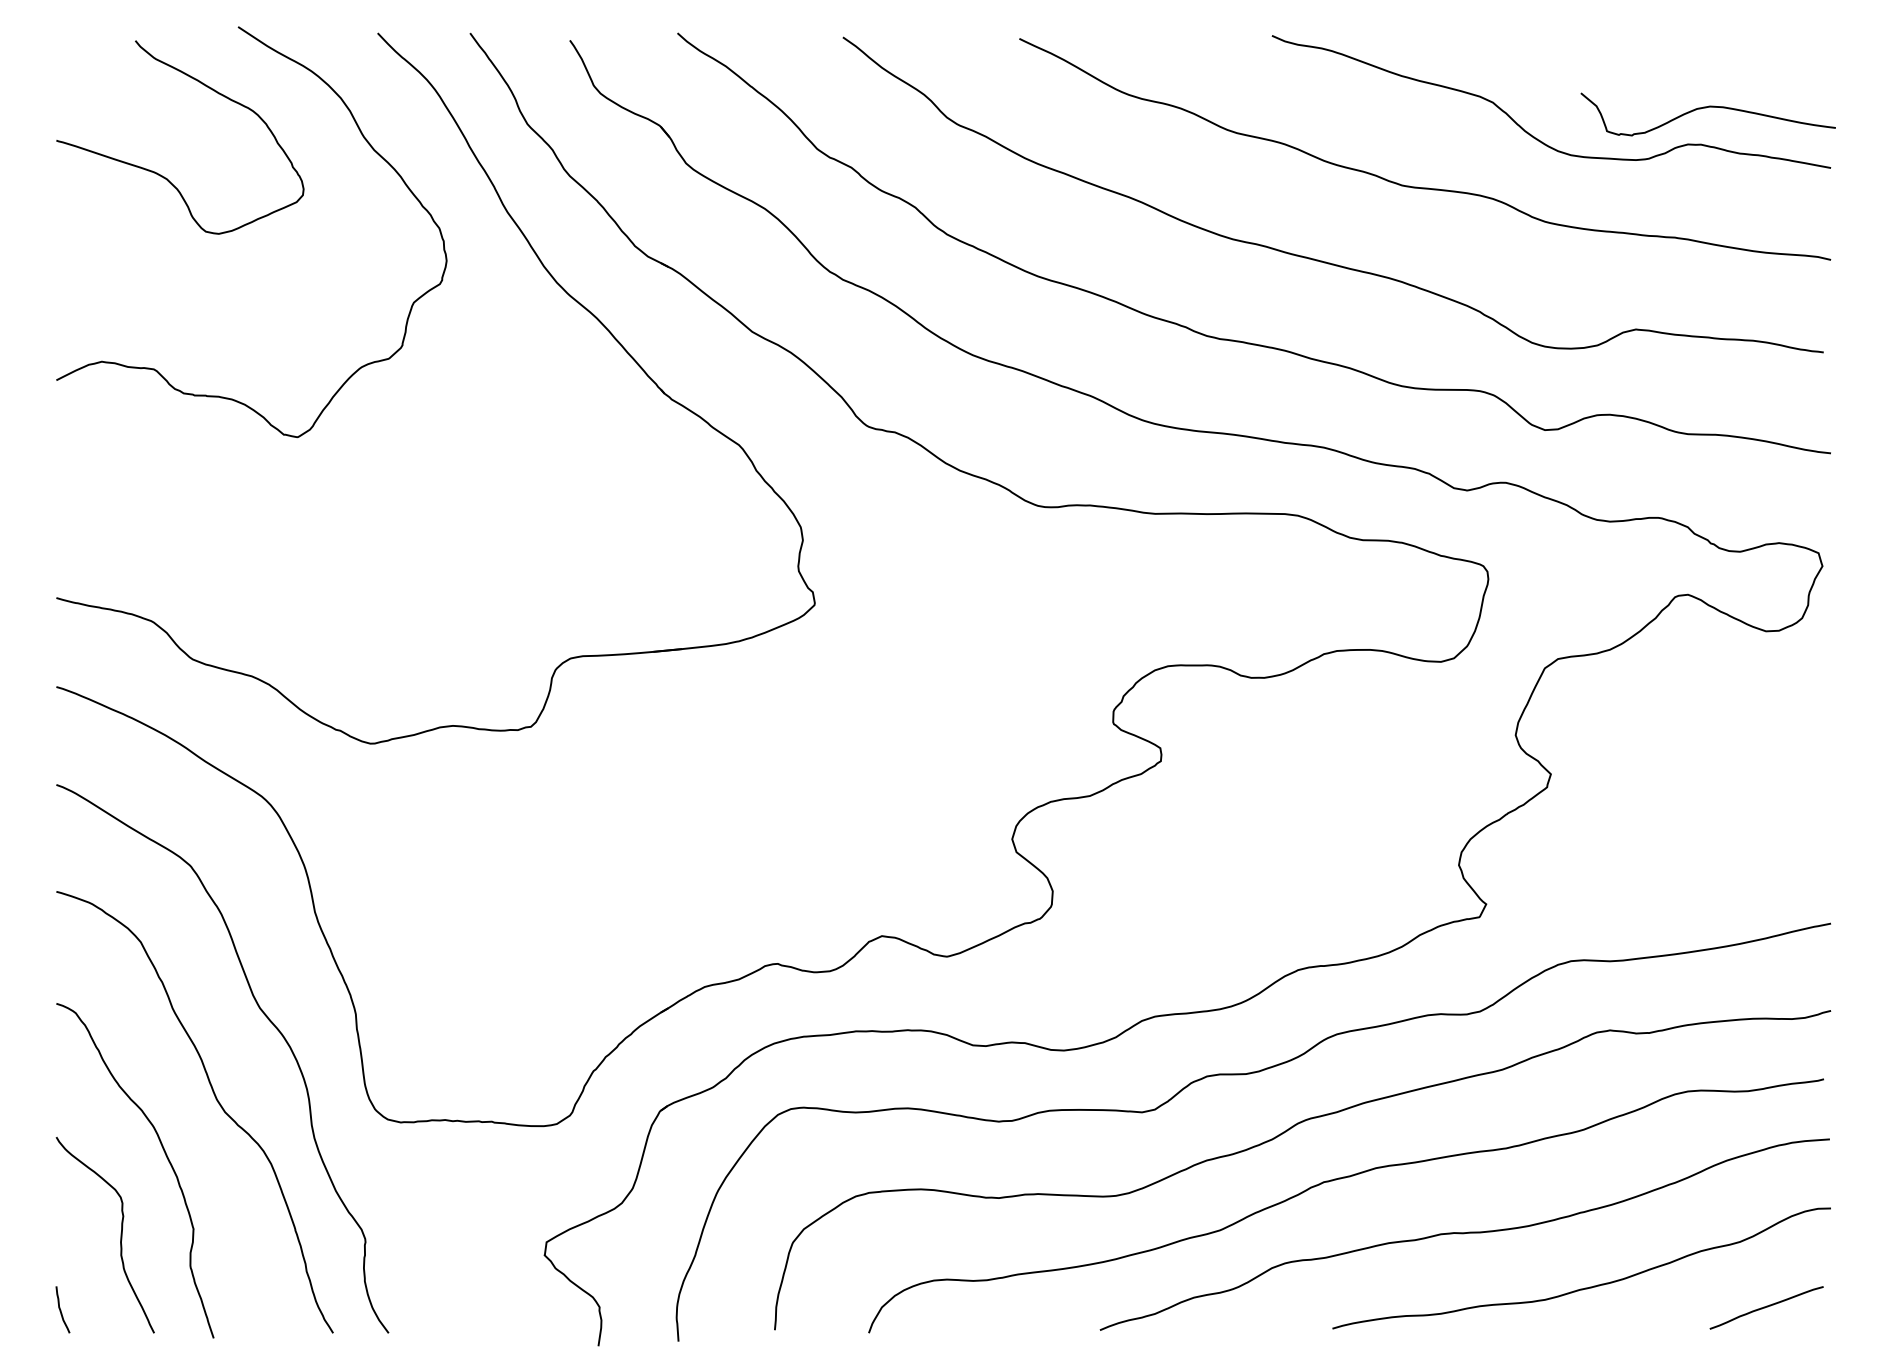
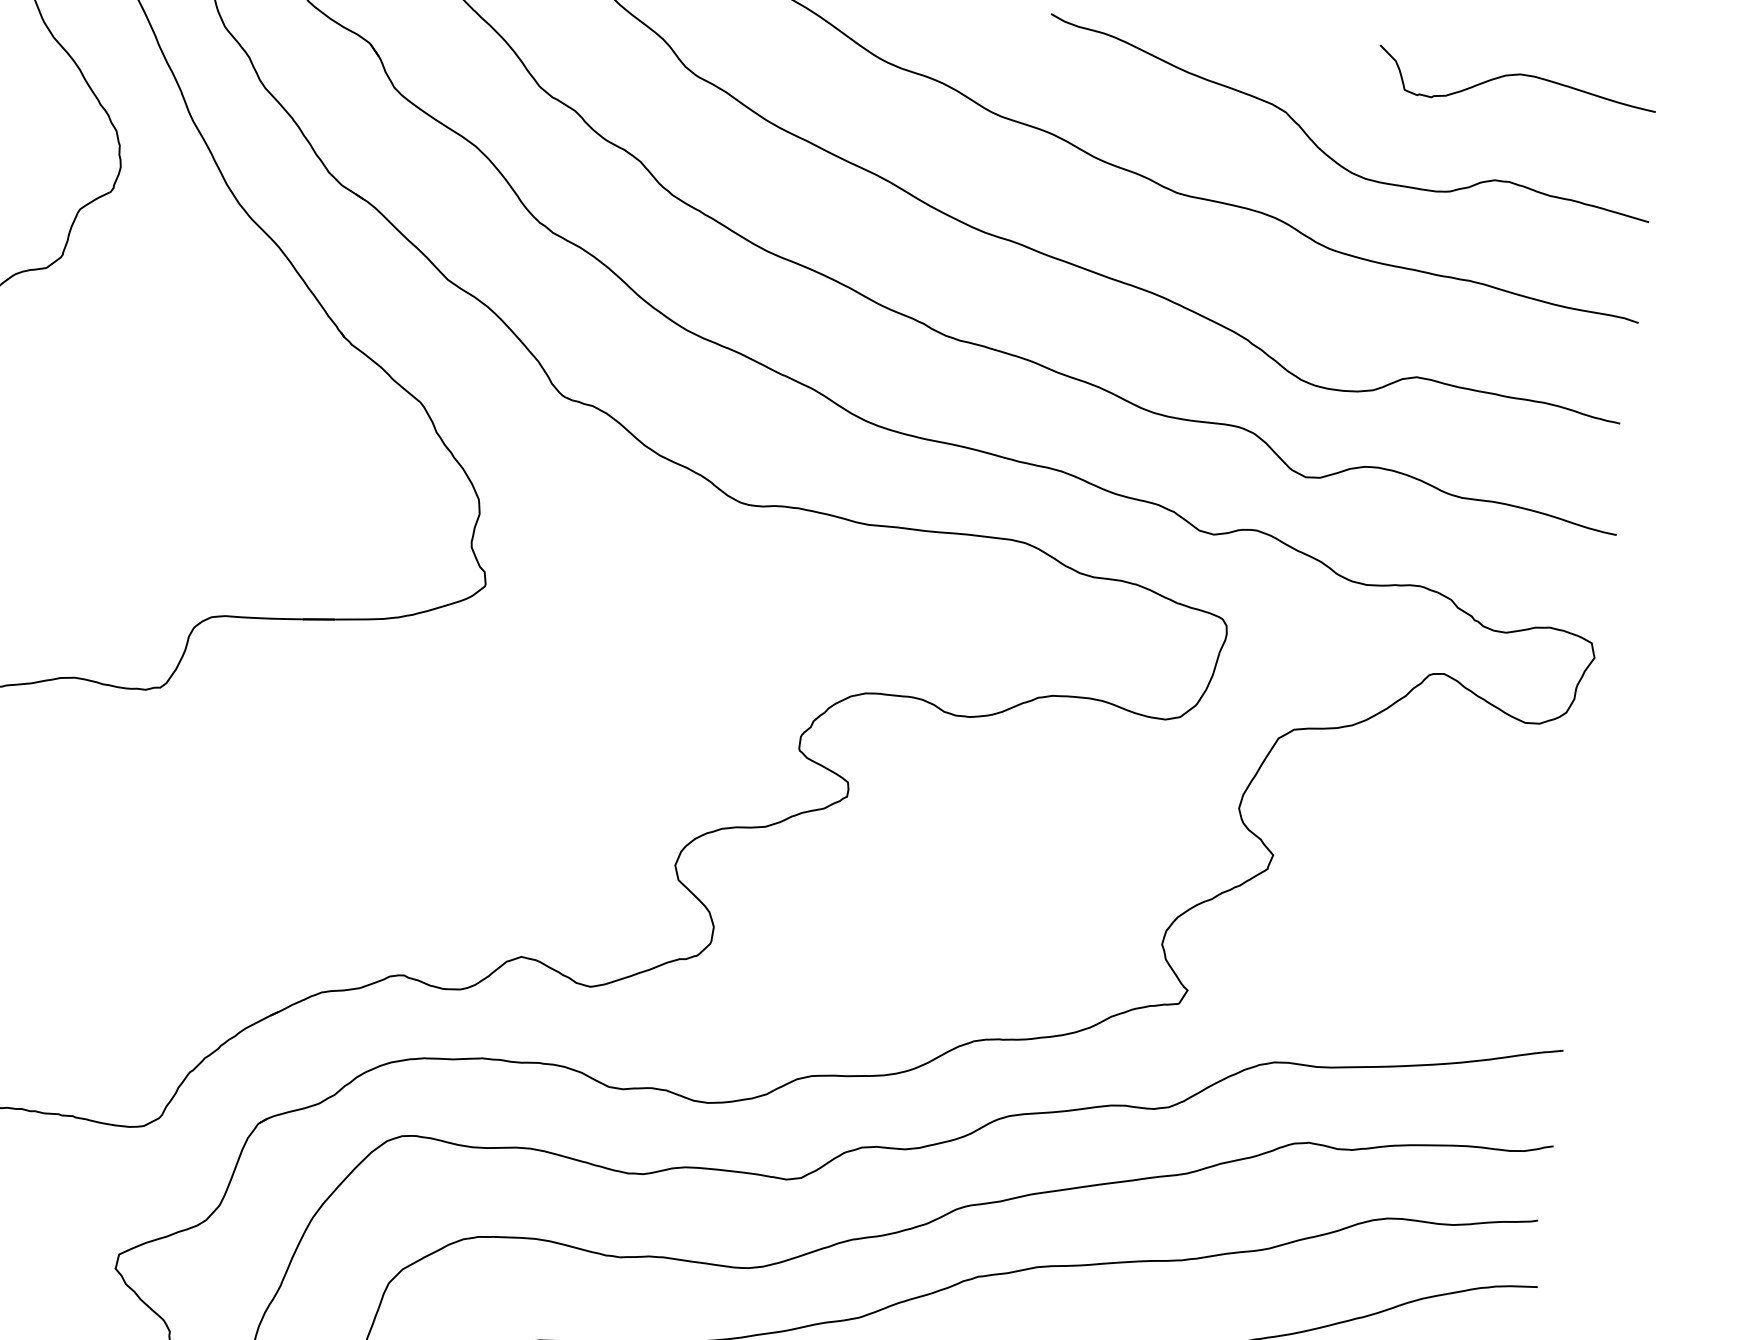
curve: (1706, 108) -> (1516, 76), moved

